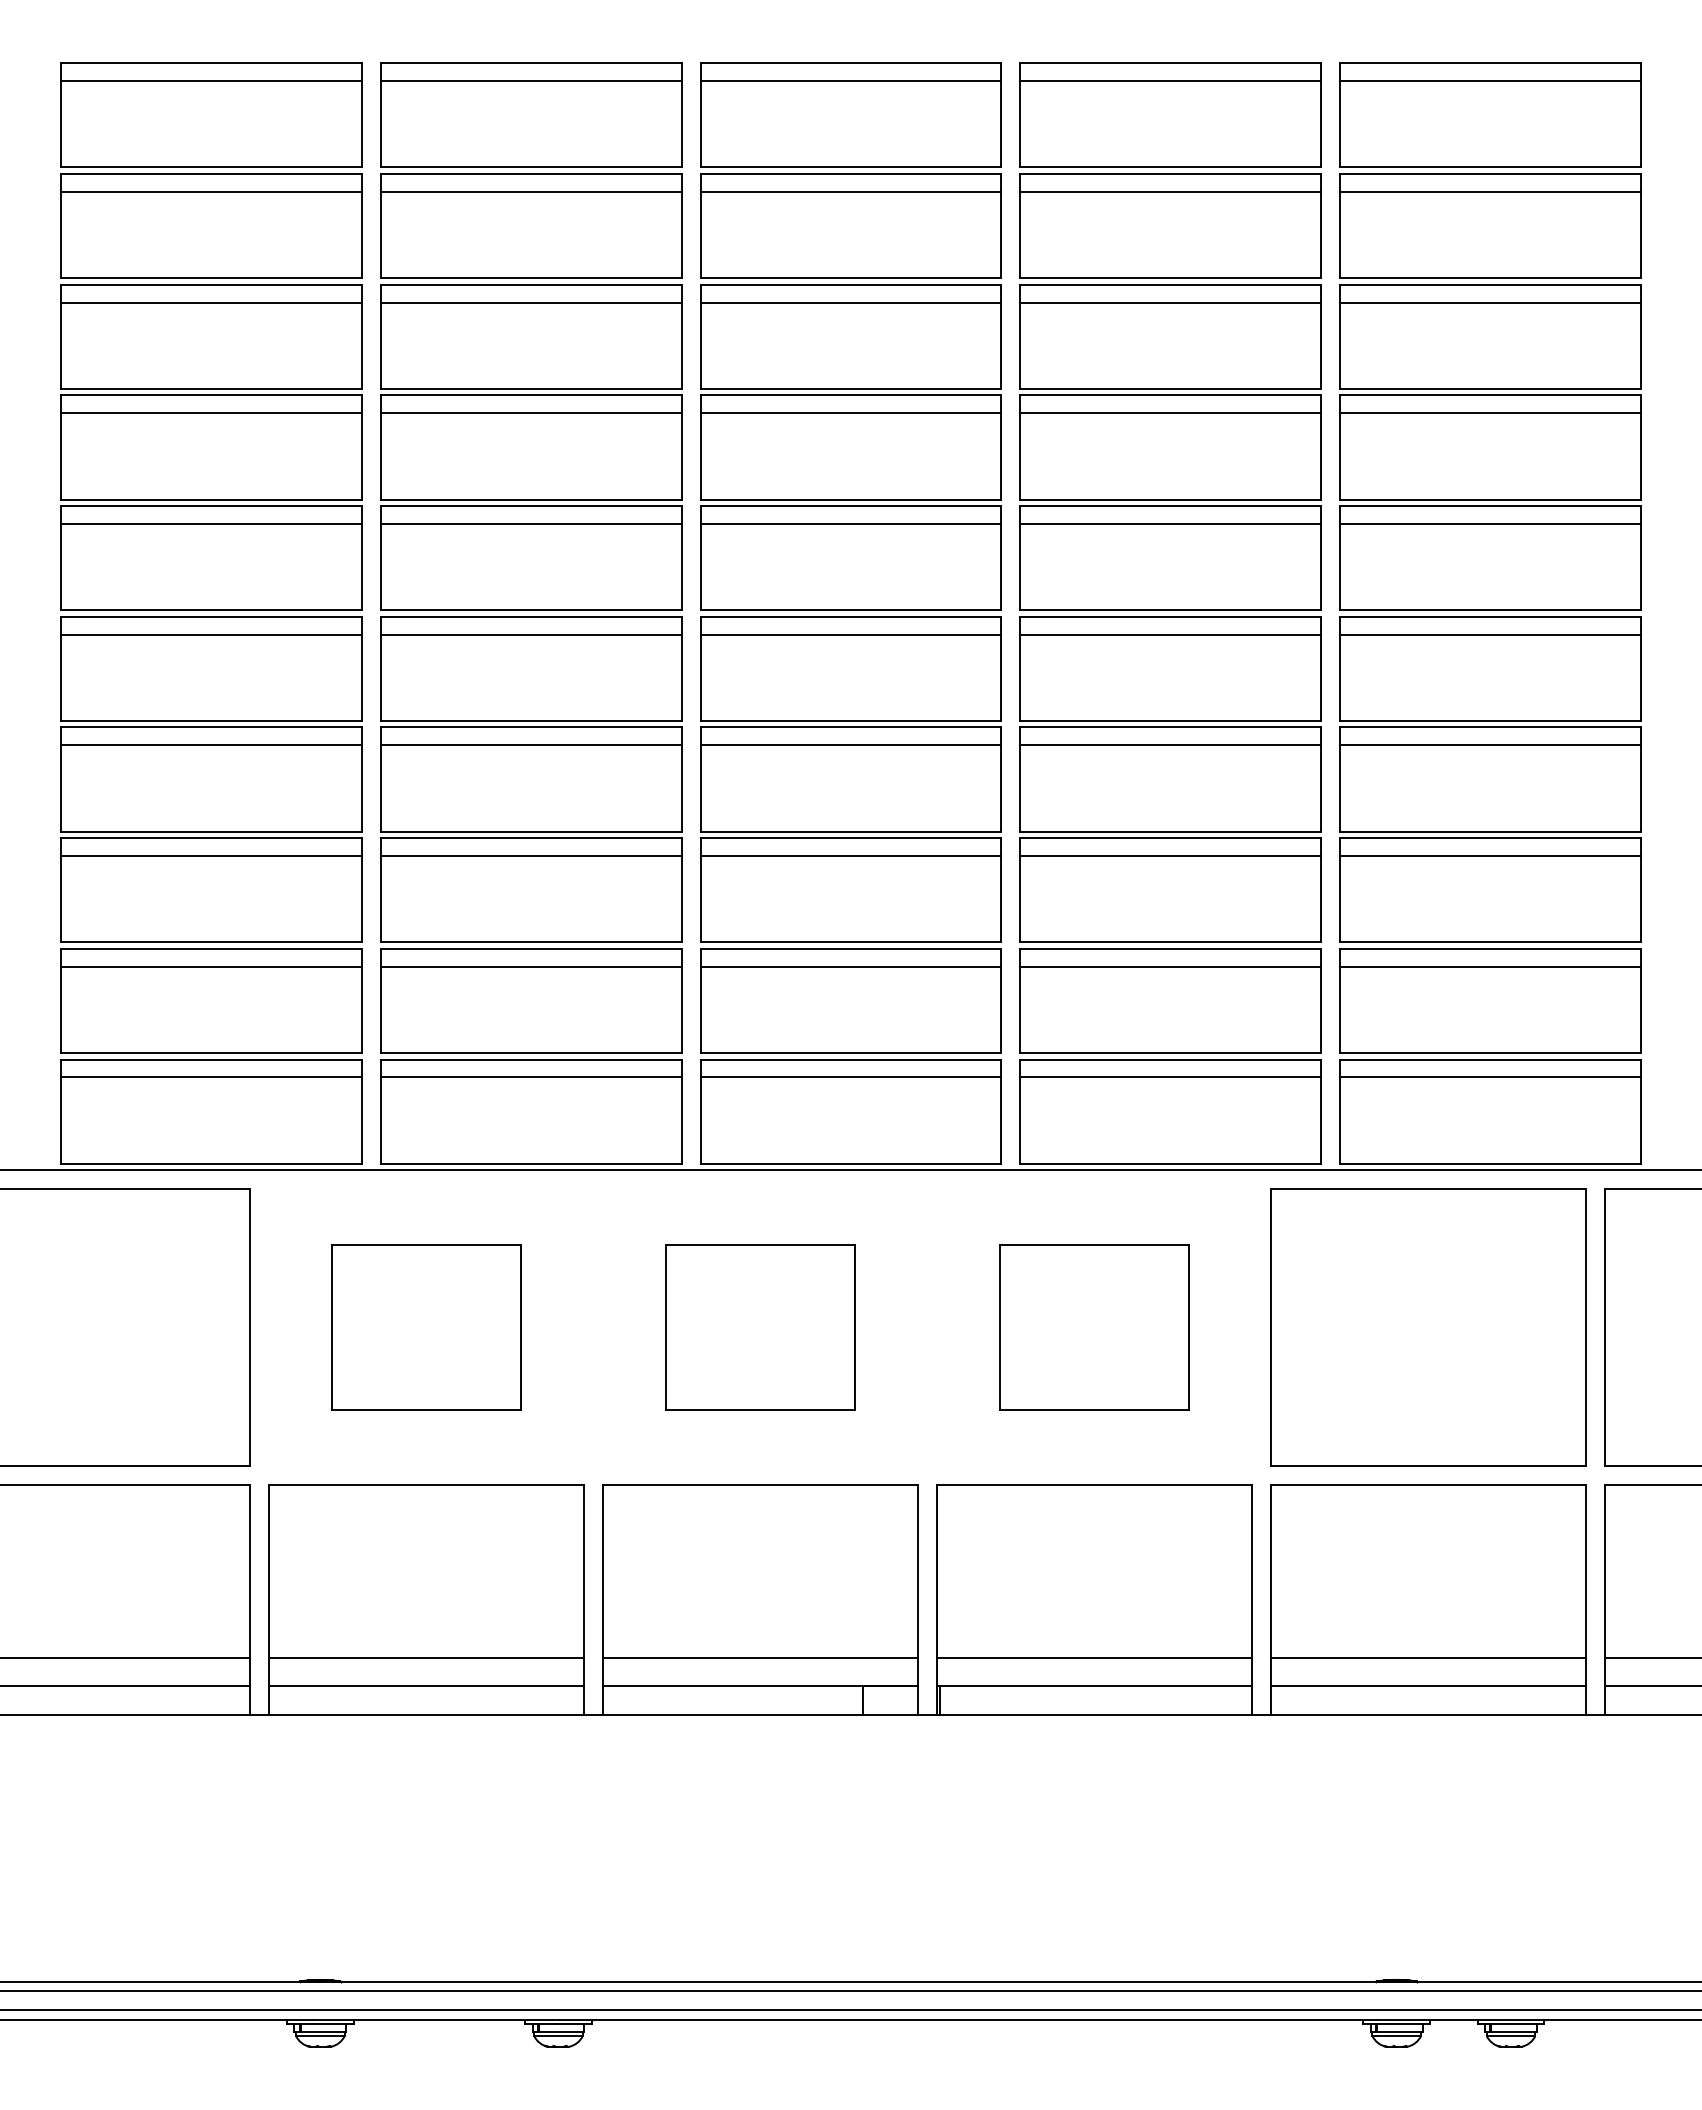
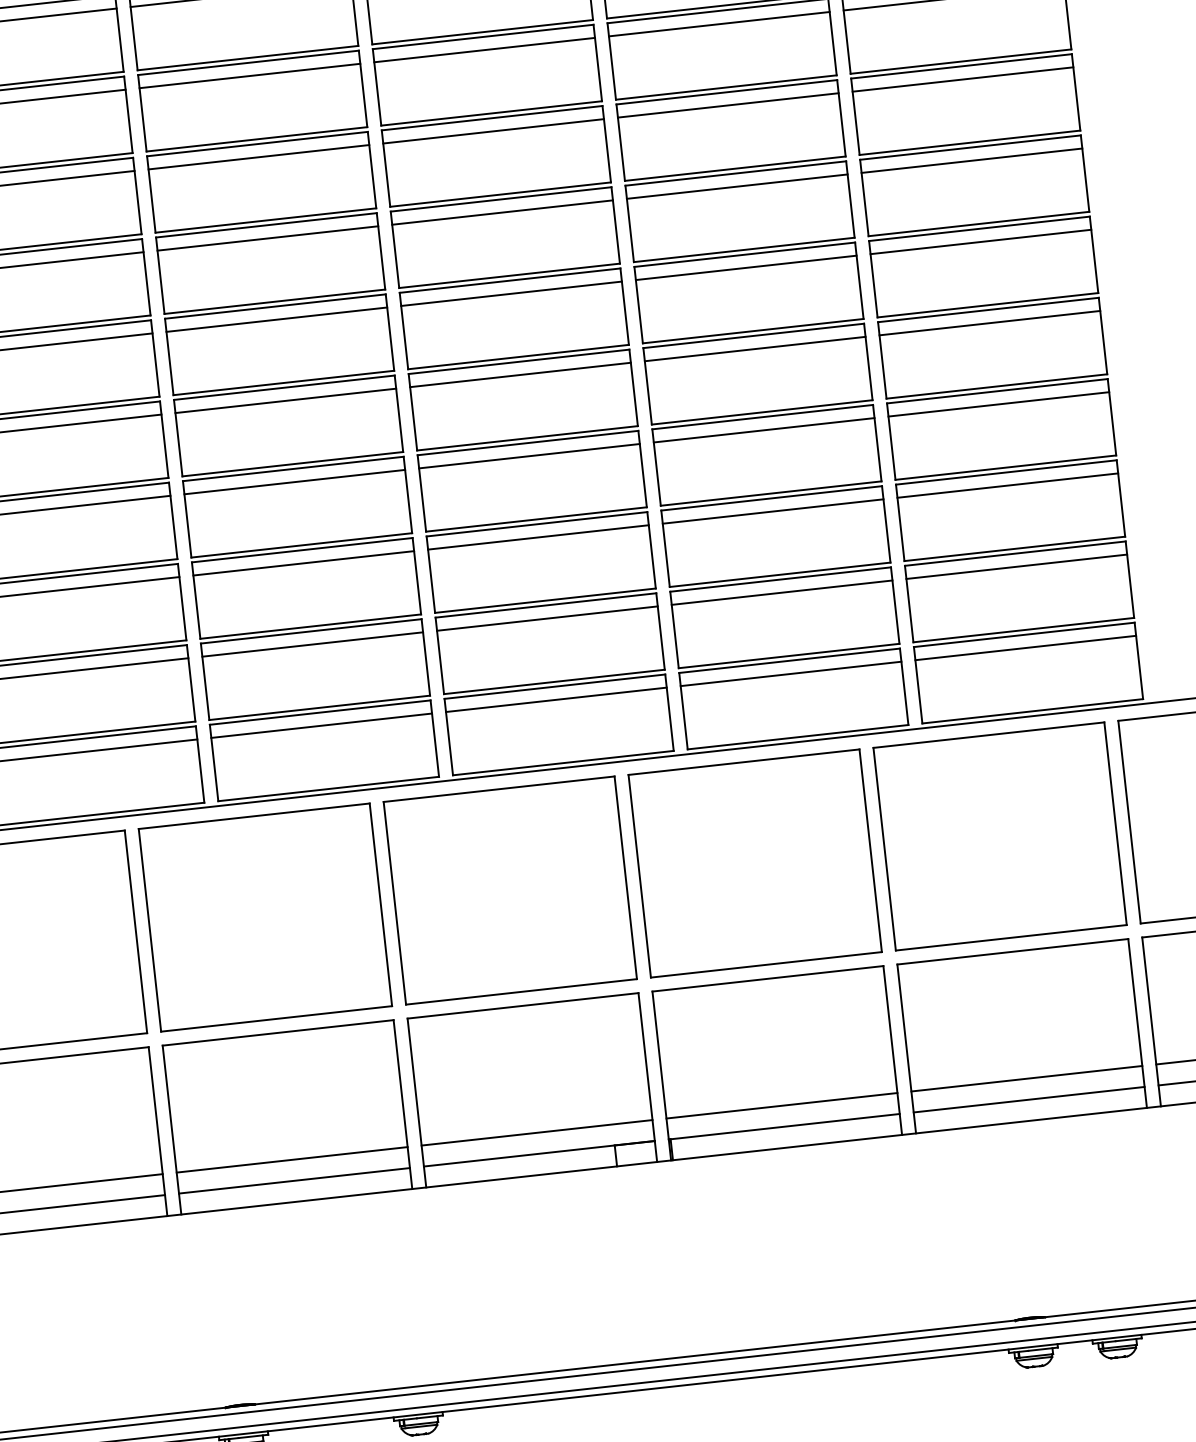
part: (426, 1327) -> (265, 917), size x1.67
part: (760, 1327) -> (510, 890), size x1.67
part: (1094, 1327) -> (755, 863), size x1.67

